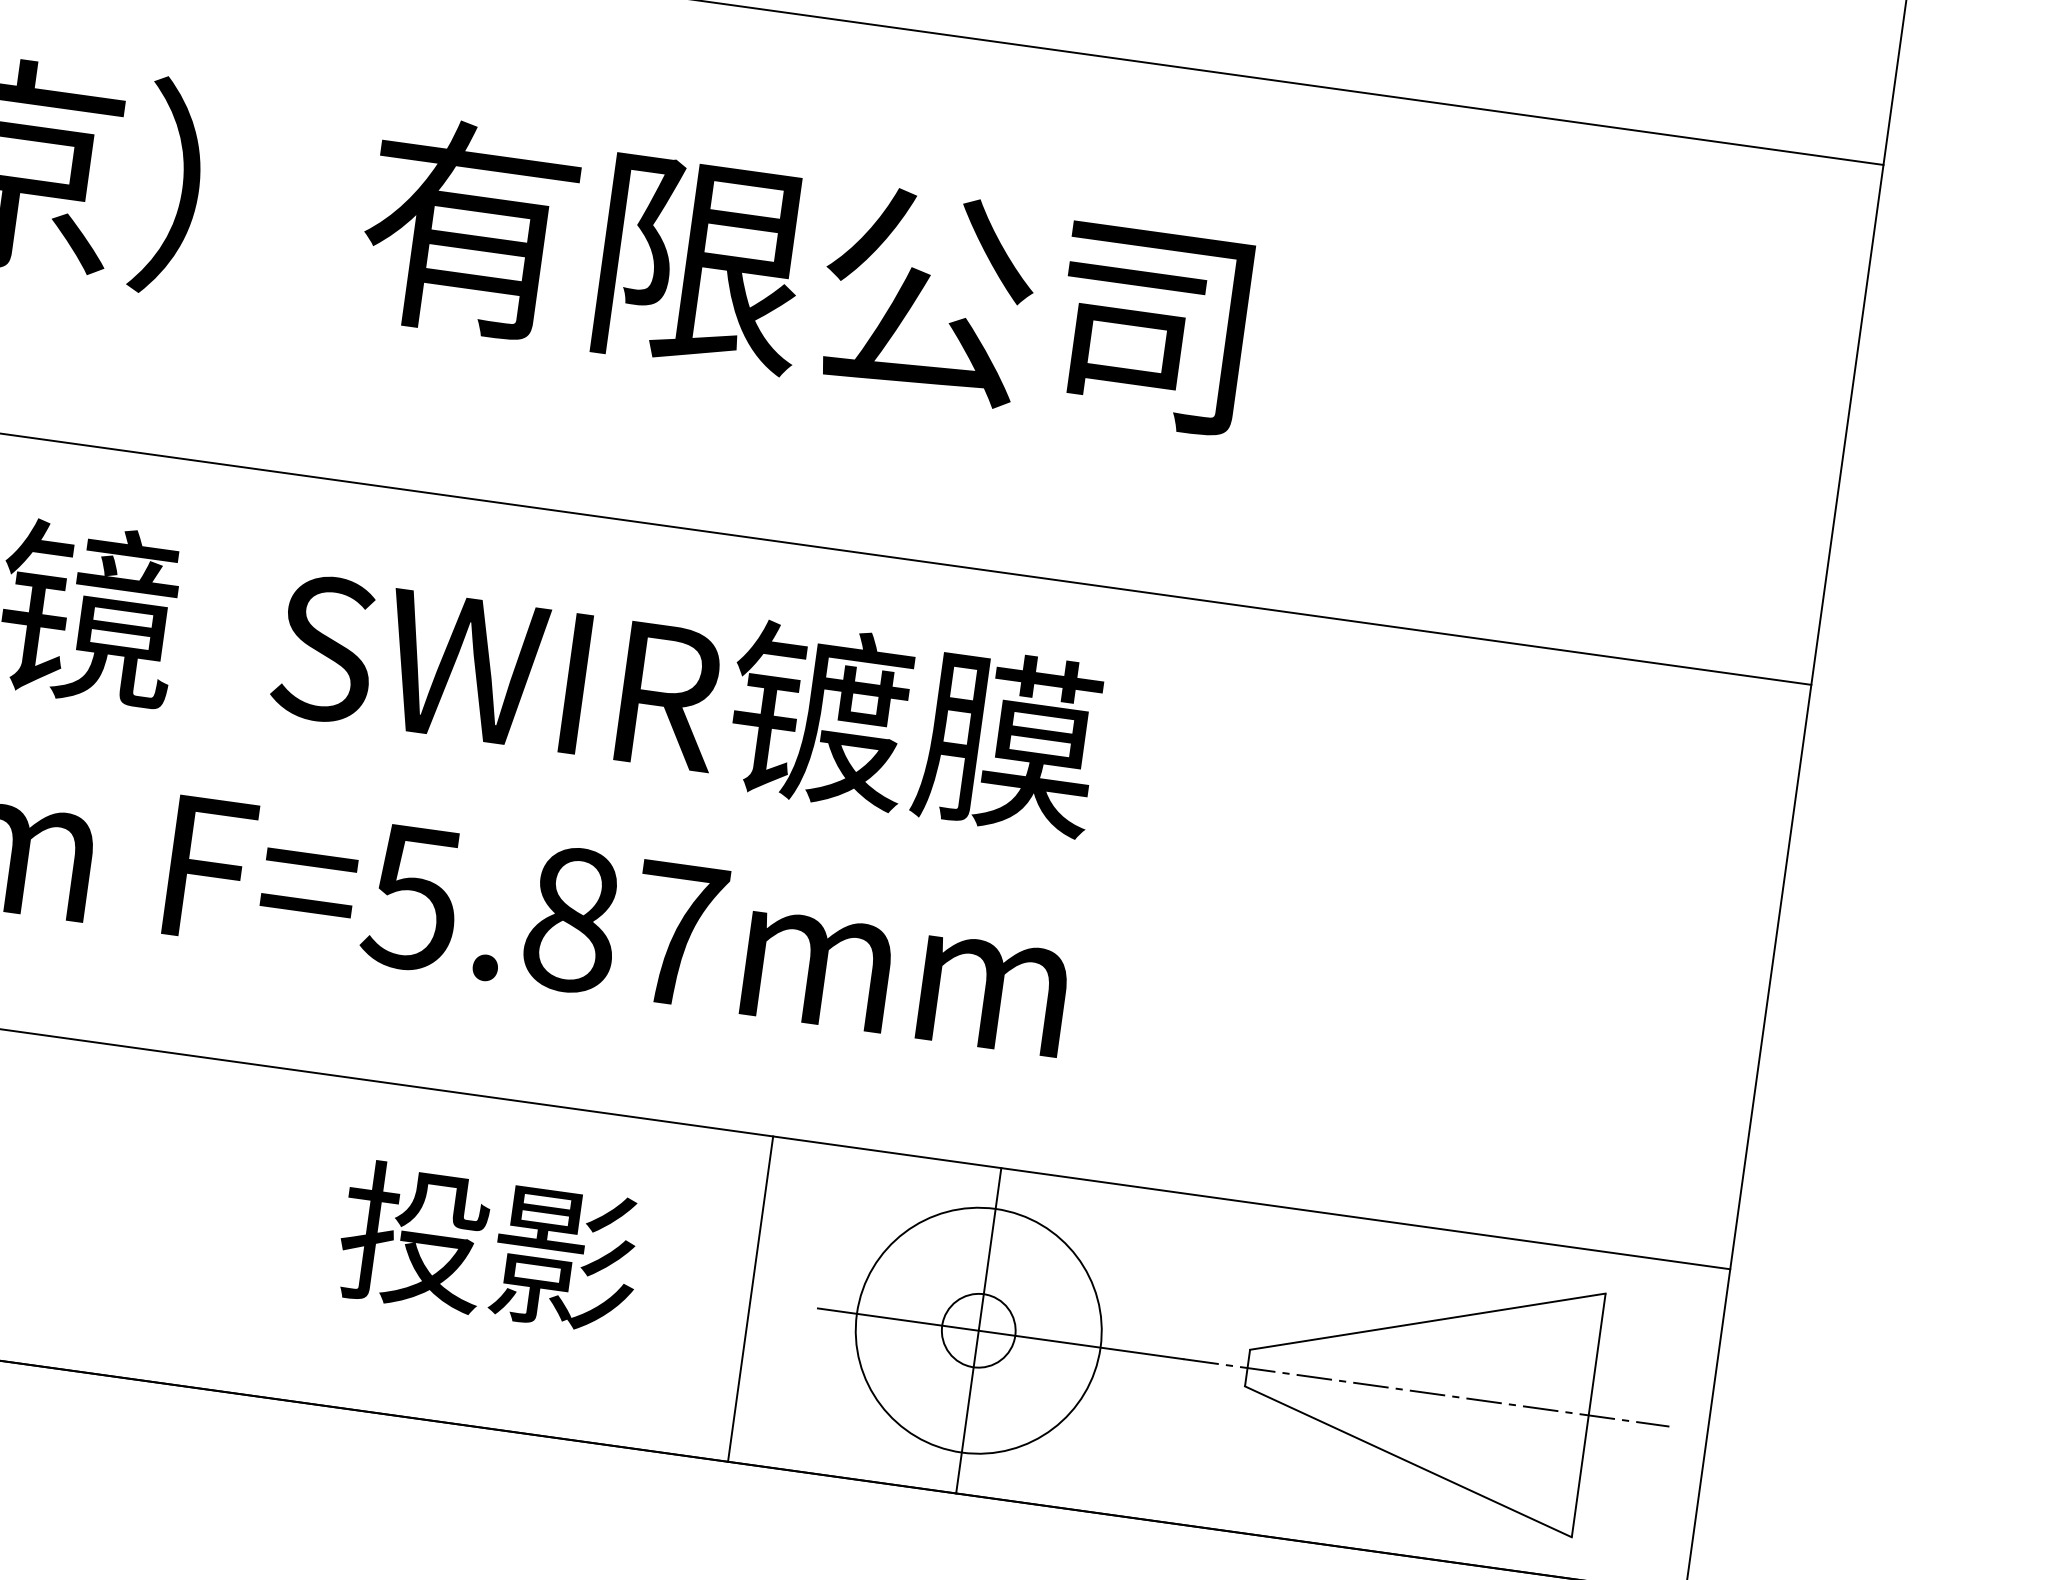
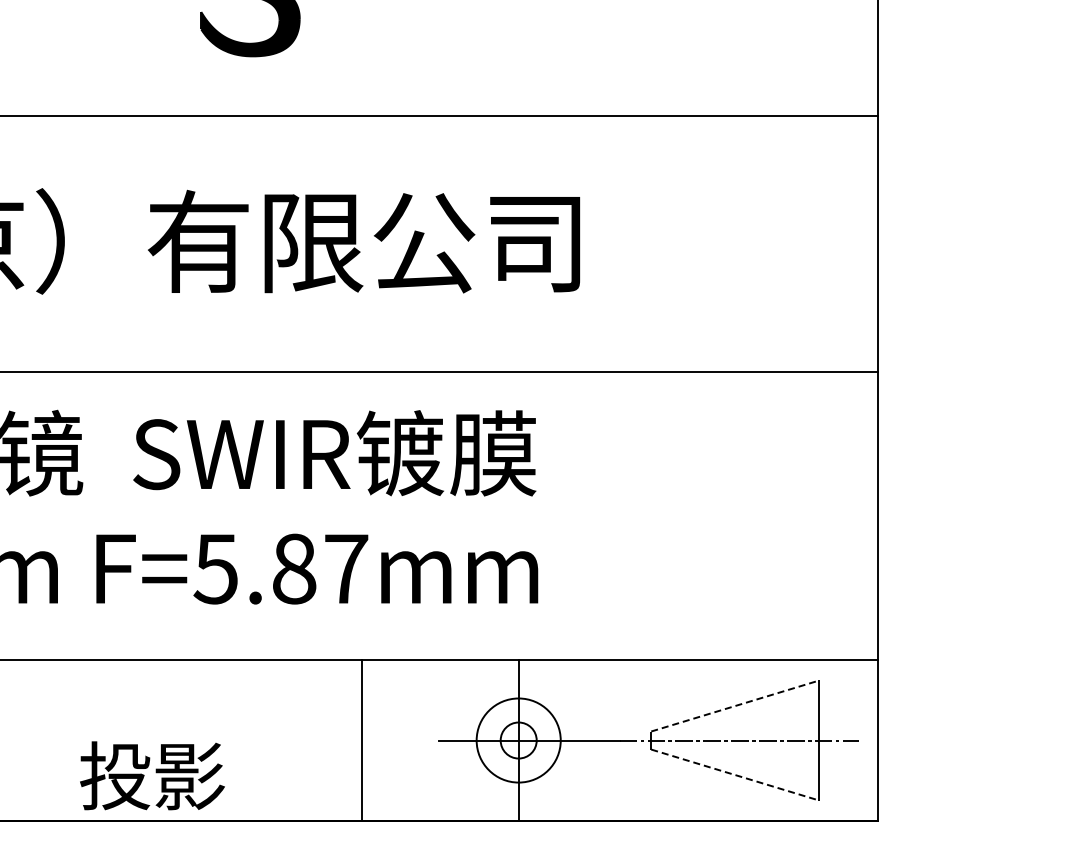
text: (489, 1246) -> (152, 775), moved
line: (751, 1299) -> (362, 740), moved
line: (1428, 1320) -> (735, 705), solid -> dashed
circle: (978, 1330) -> (518, 740), size x0.7
line: (1408, 1462) -> (735, 775), solid -> dashed

